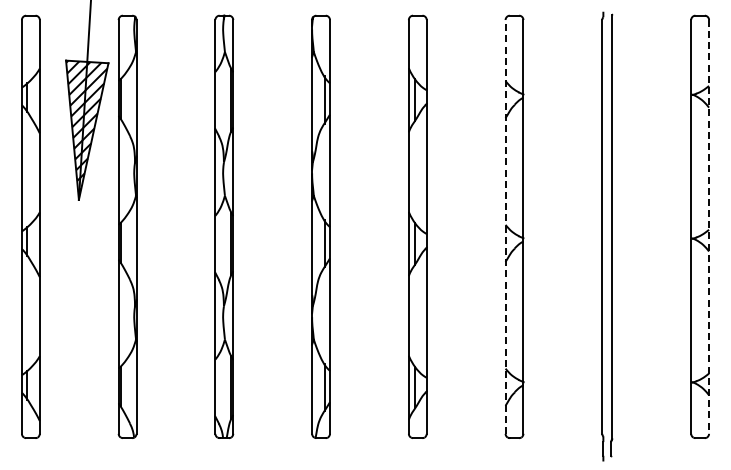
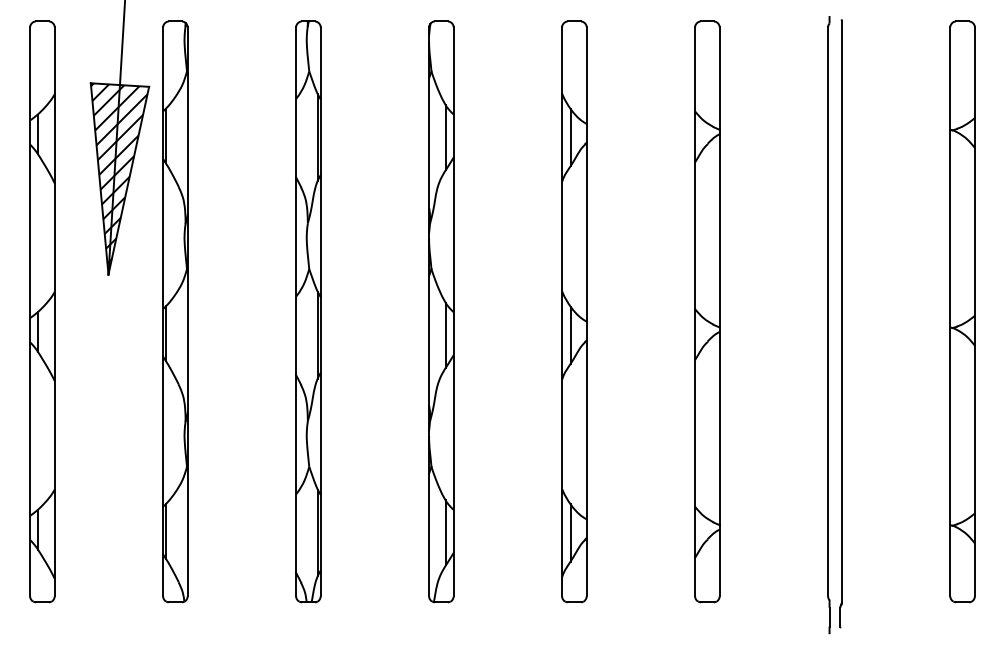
line: (505, 226) -> (694, 311), dashed -> solid
line: (709, 226) -> (975, 311), dashed -> solid

